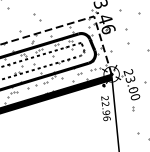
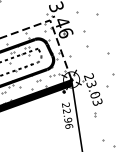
text: (134, 96) -> (96, 101), 23.00 -> 23.03

